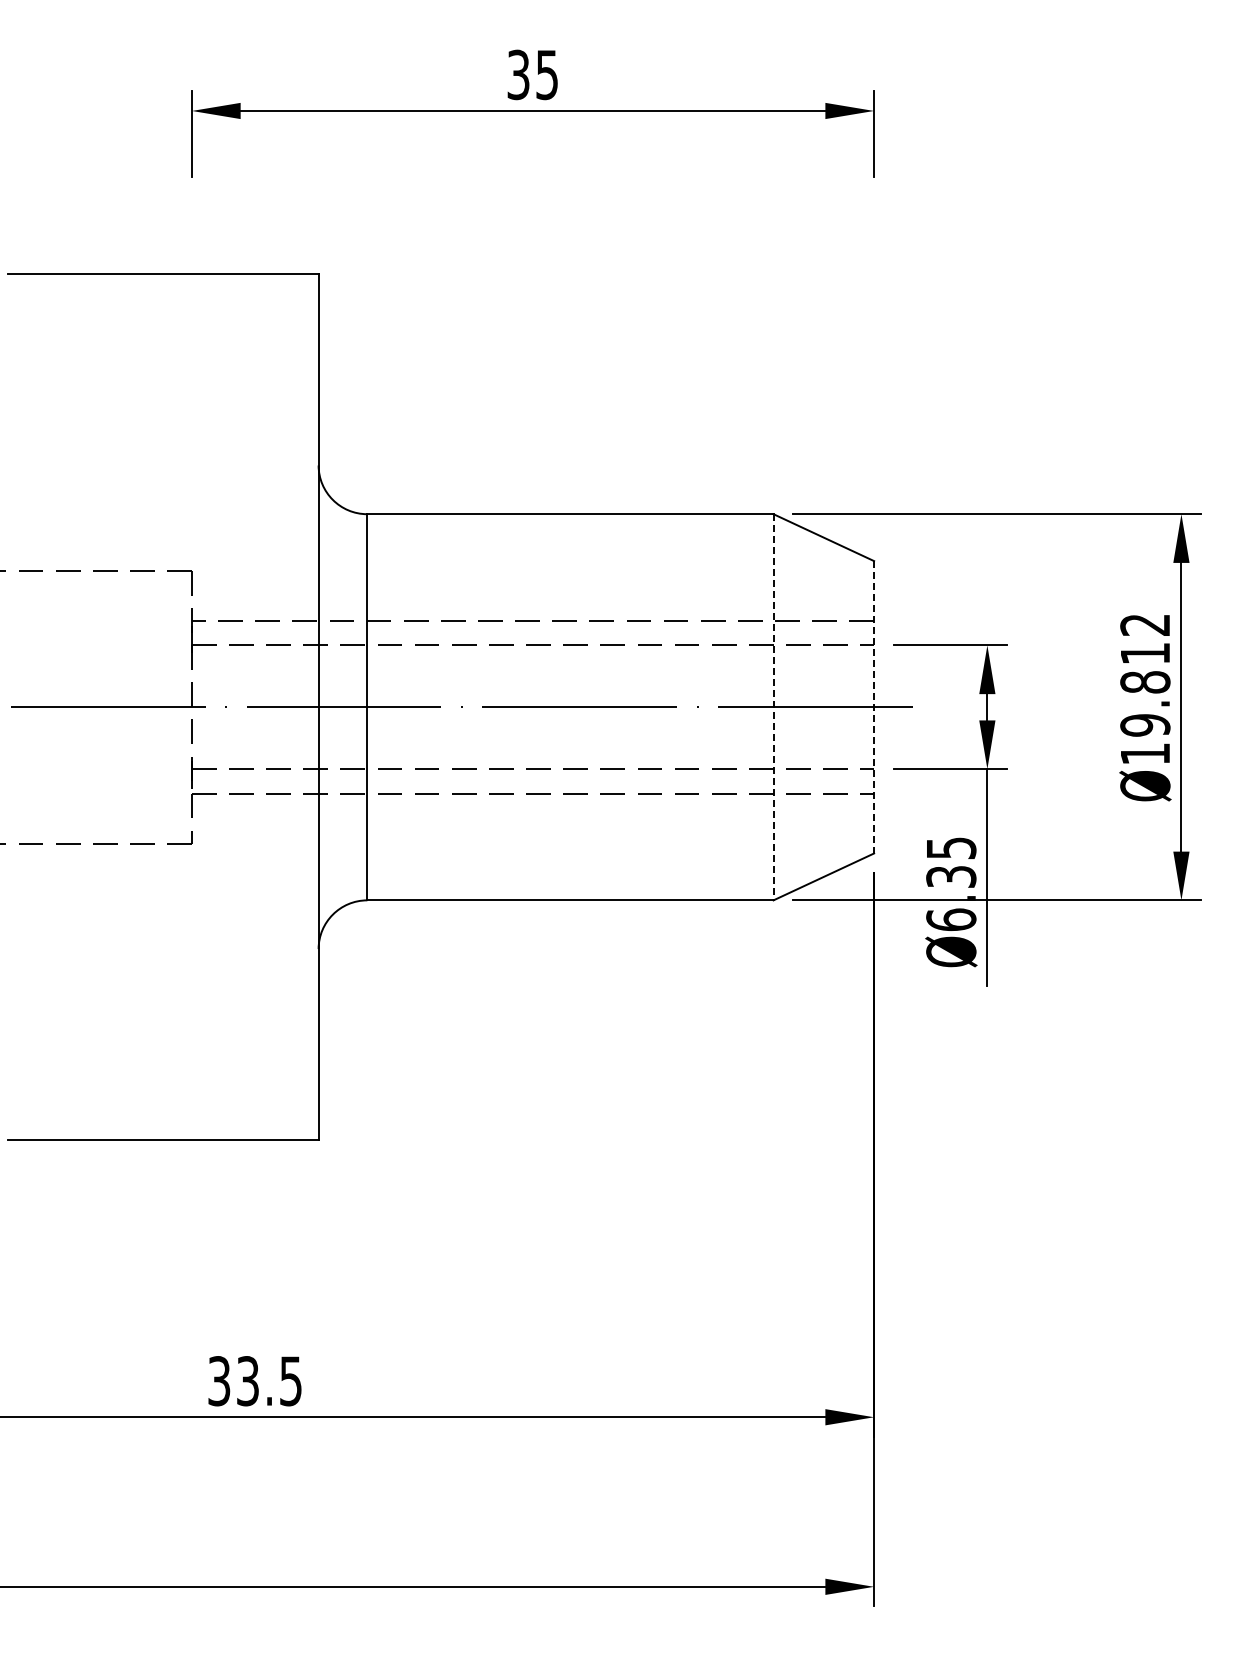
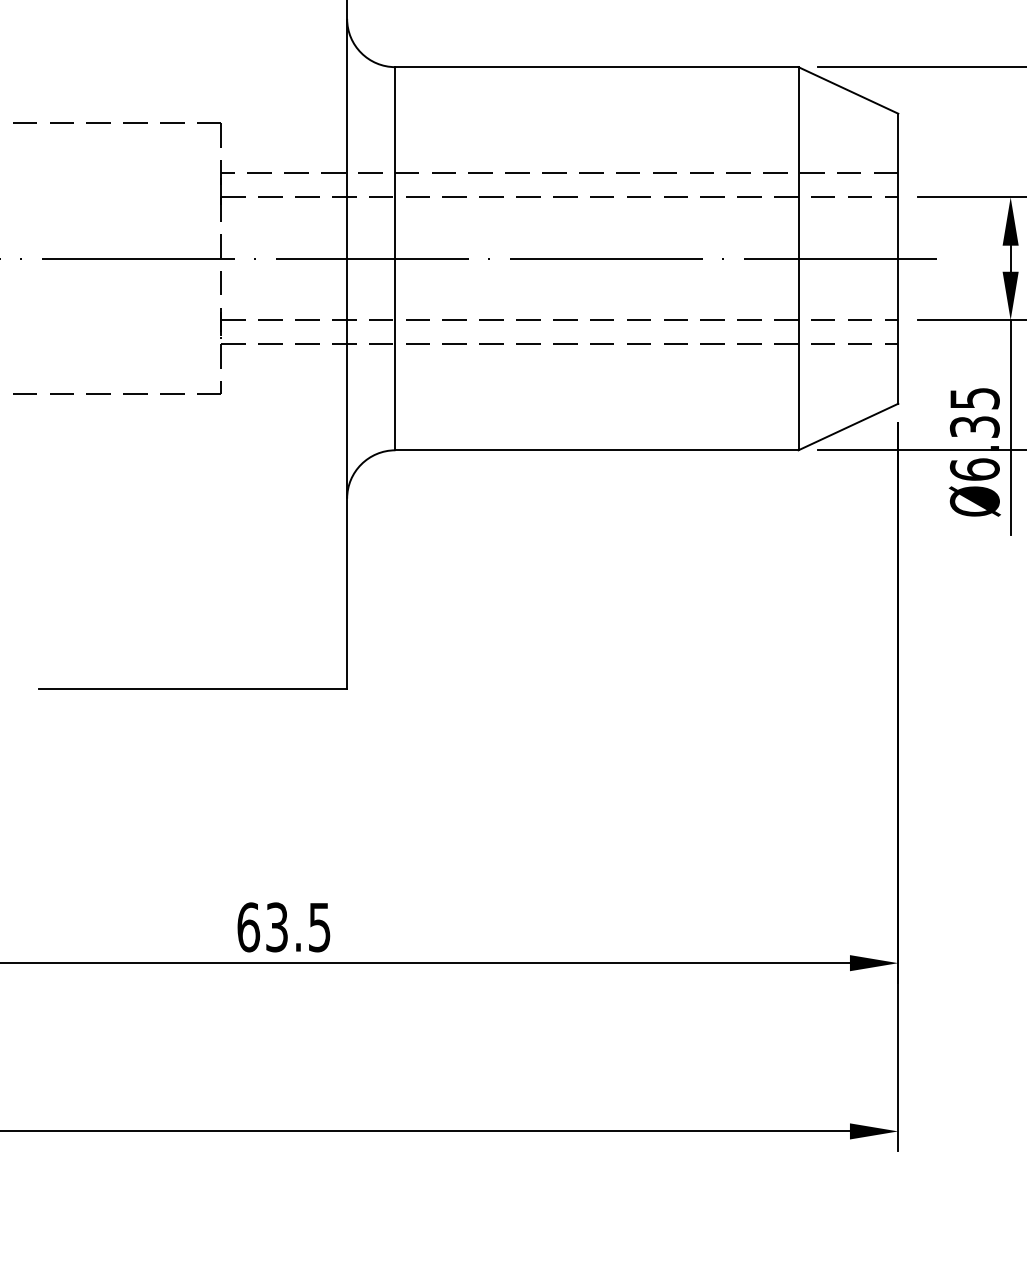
line: (773, 707) -> (798, 258), dashed -> solid
line: (874, 707) -> (898, 258), dashed -> solid
text: (219, 1381) -> (248, 927), 33.5 -> 63.5

